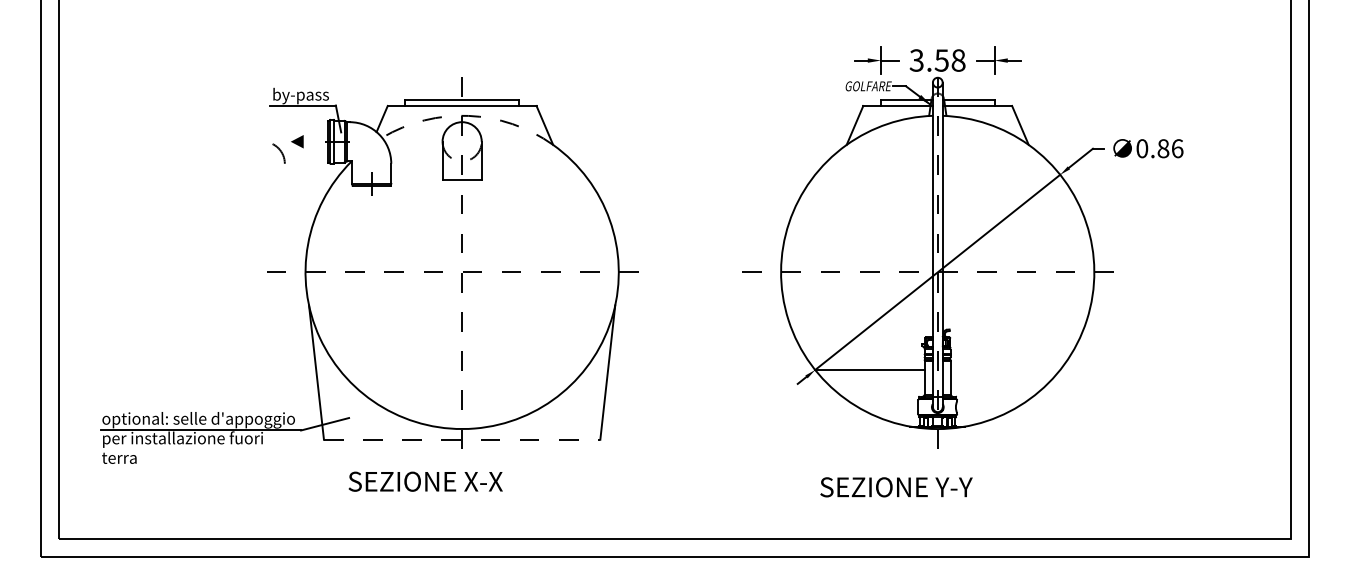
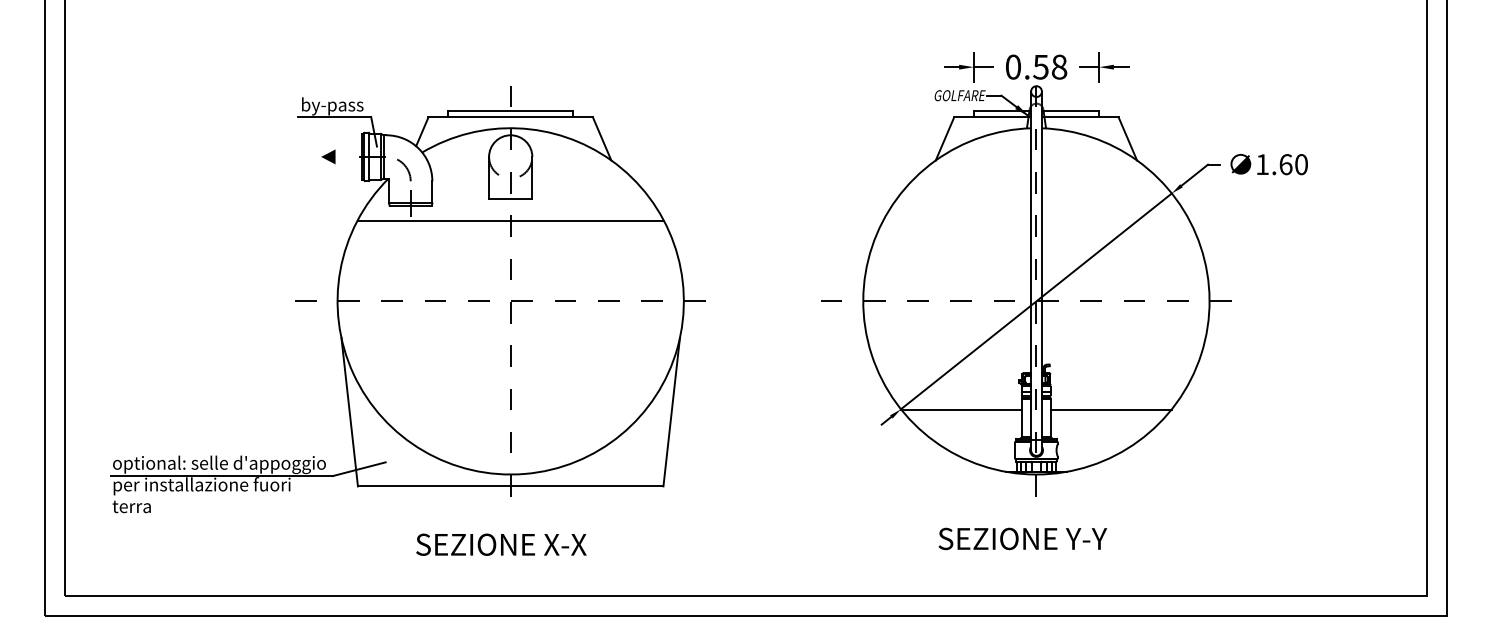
text: (916, 59) -> (1012, 66), 3.58 -> 0.58
arc: (468, 116) -> (517, 128), dashed -> solid
text: (1160, 148) -> (1282, 164), 0.86 -> 1.60
arc: (280, 152) -> (405, 168), moved
line: (461, 199) -> (510, 220), added
line: (1005, 370) -> (1111, 409), added
line: (461, 439) -> (510, 486), dashed -> solid
text: (425, 481) -> (501, 544), moved
text: (896, 486) -> (1022, 538), moved

